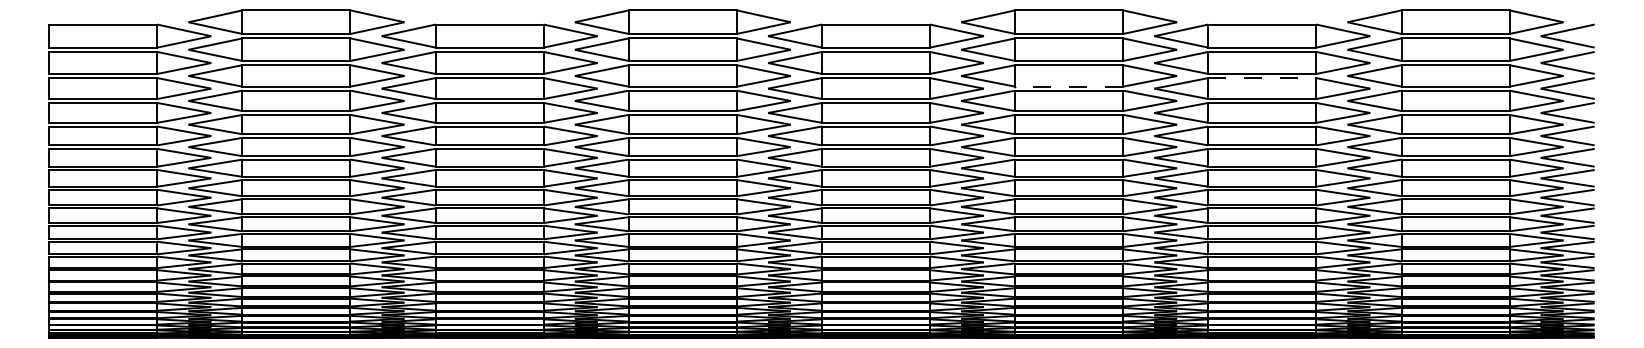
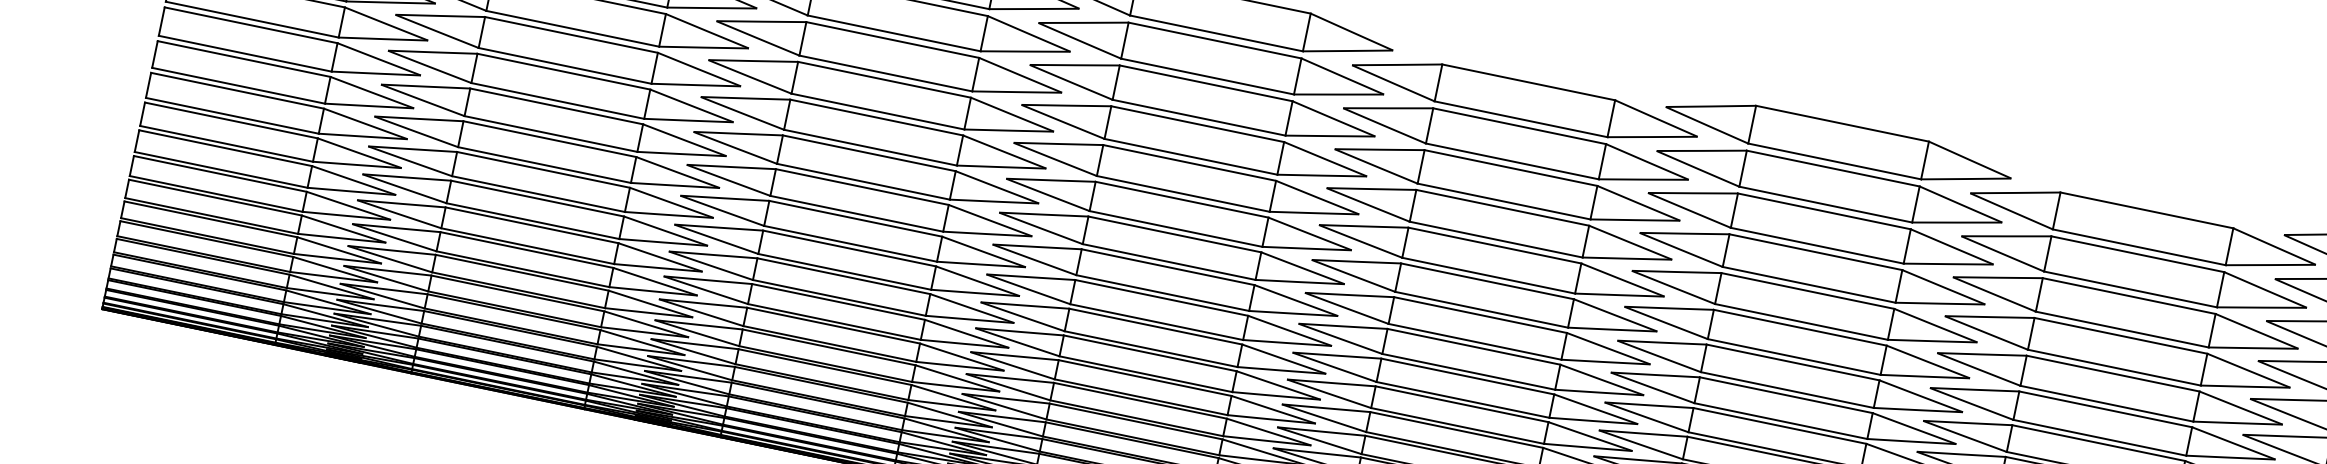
line: (1262, 78) -> (2129, 296), dashed -> solid
line: (1069, 86) -> (1817, 245), dashed -> solid

